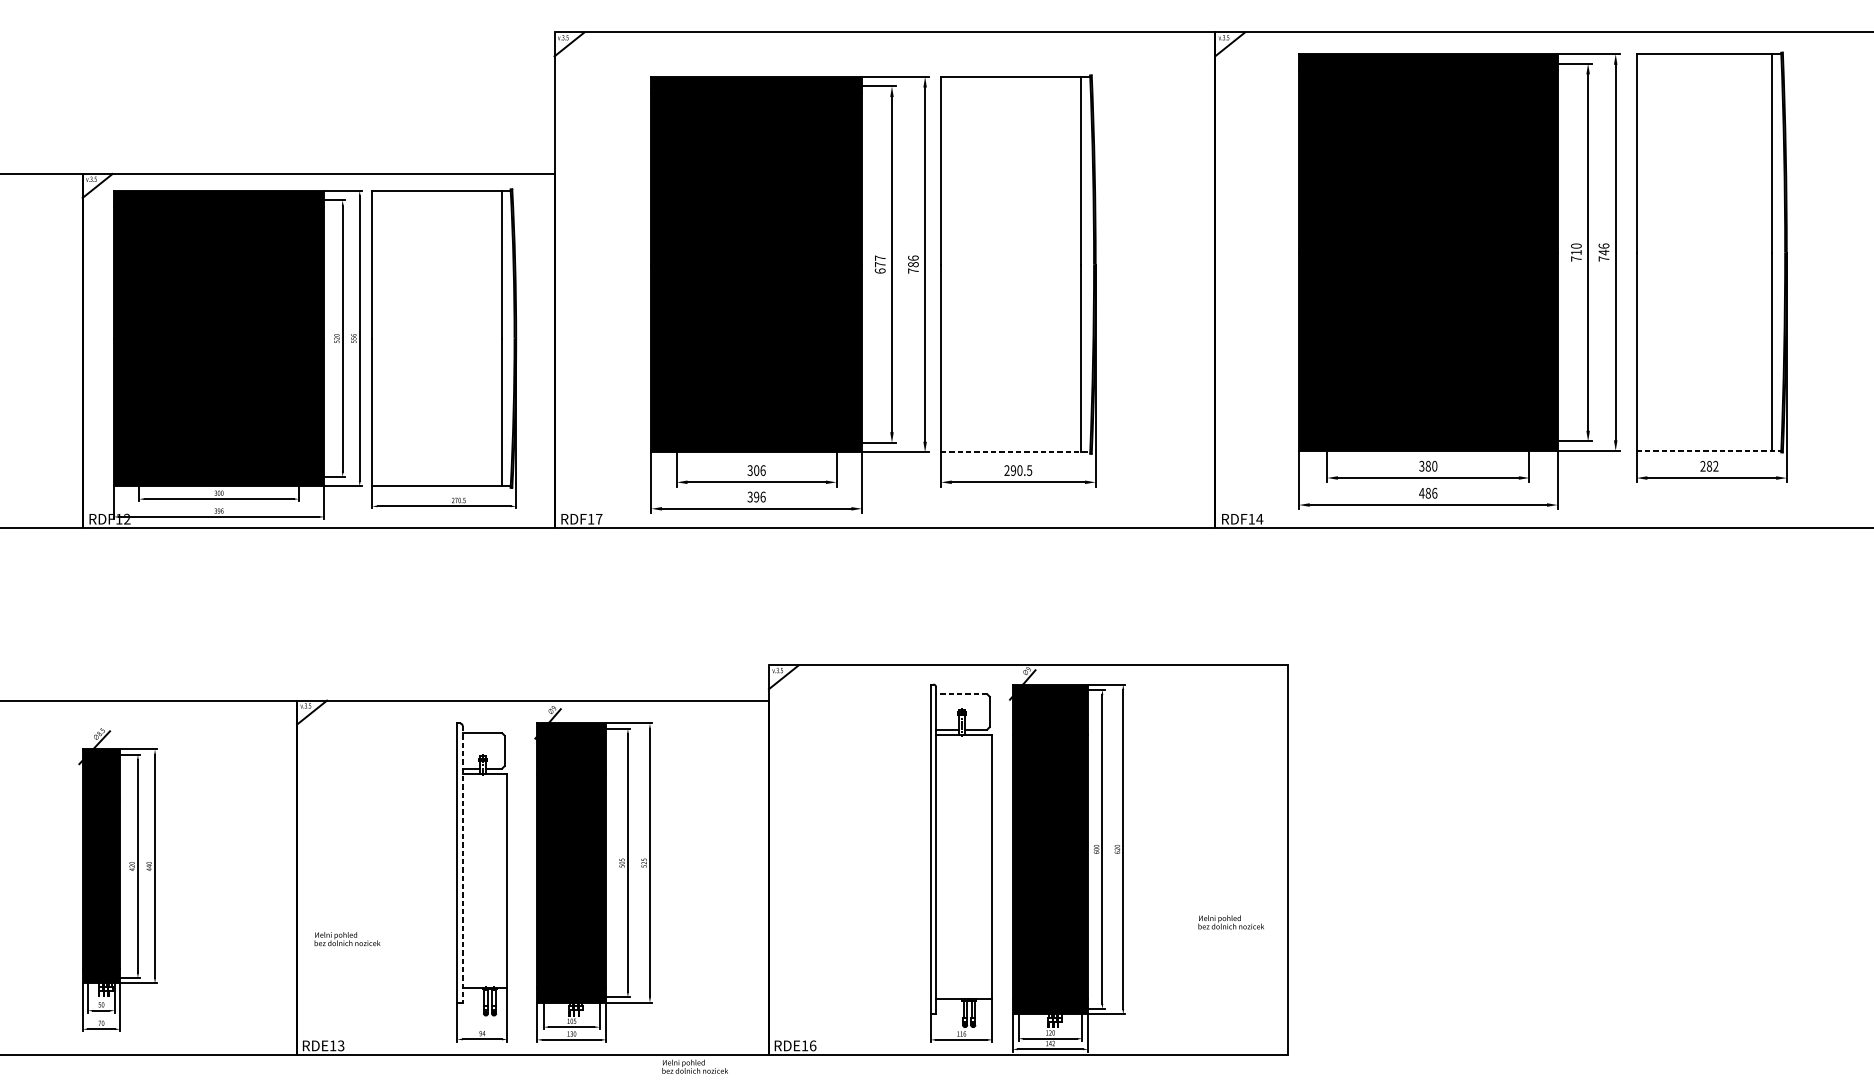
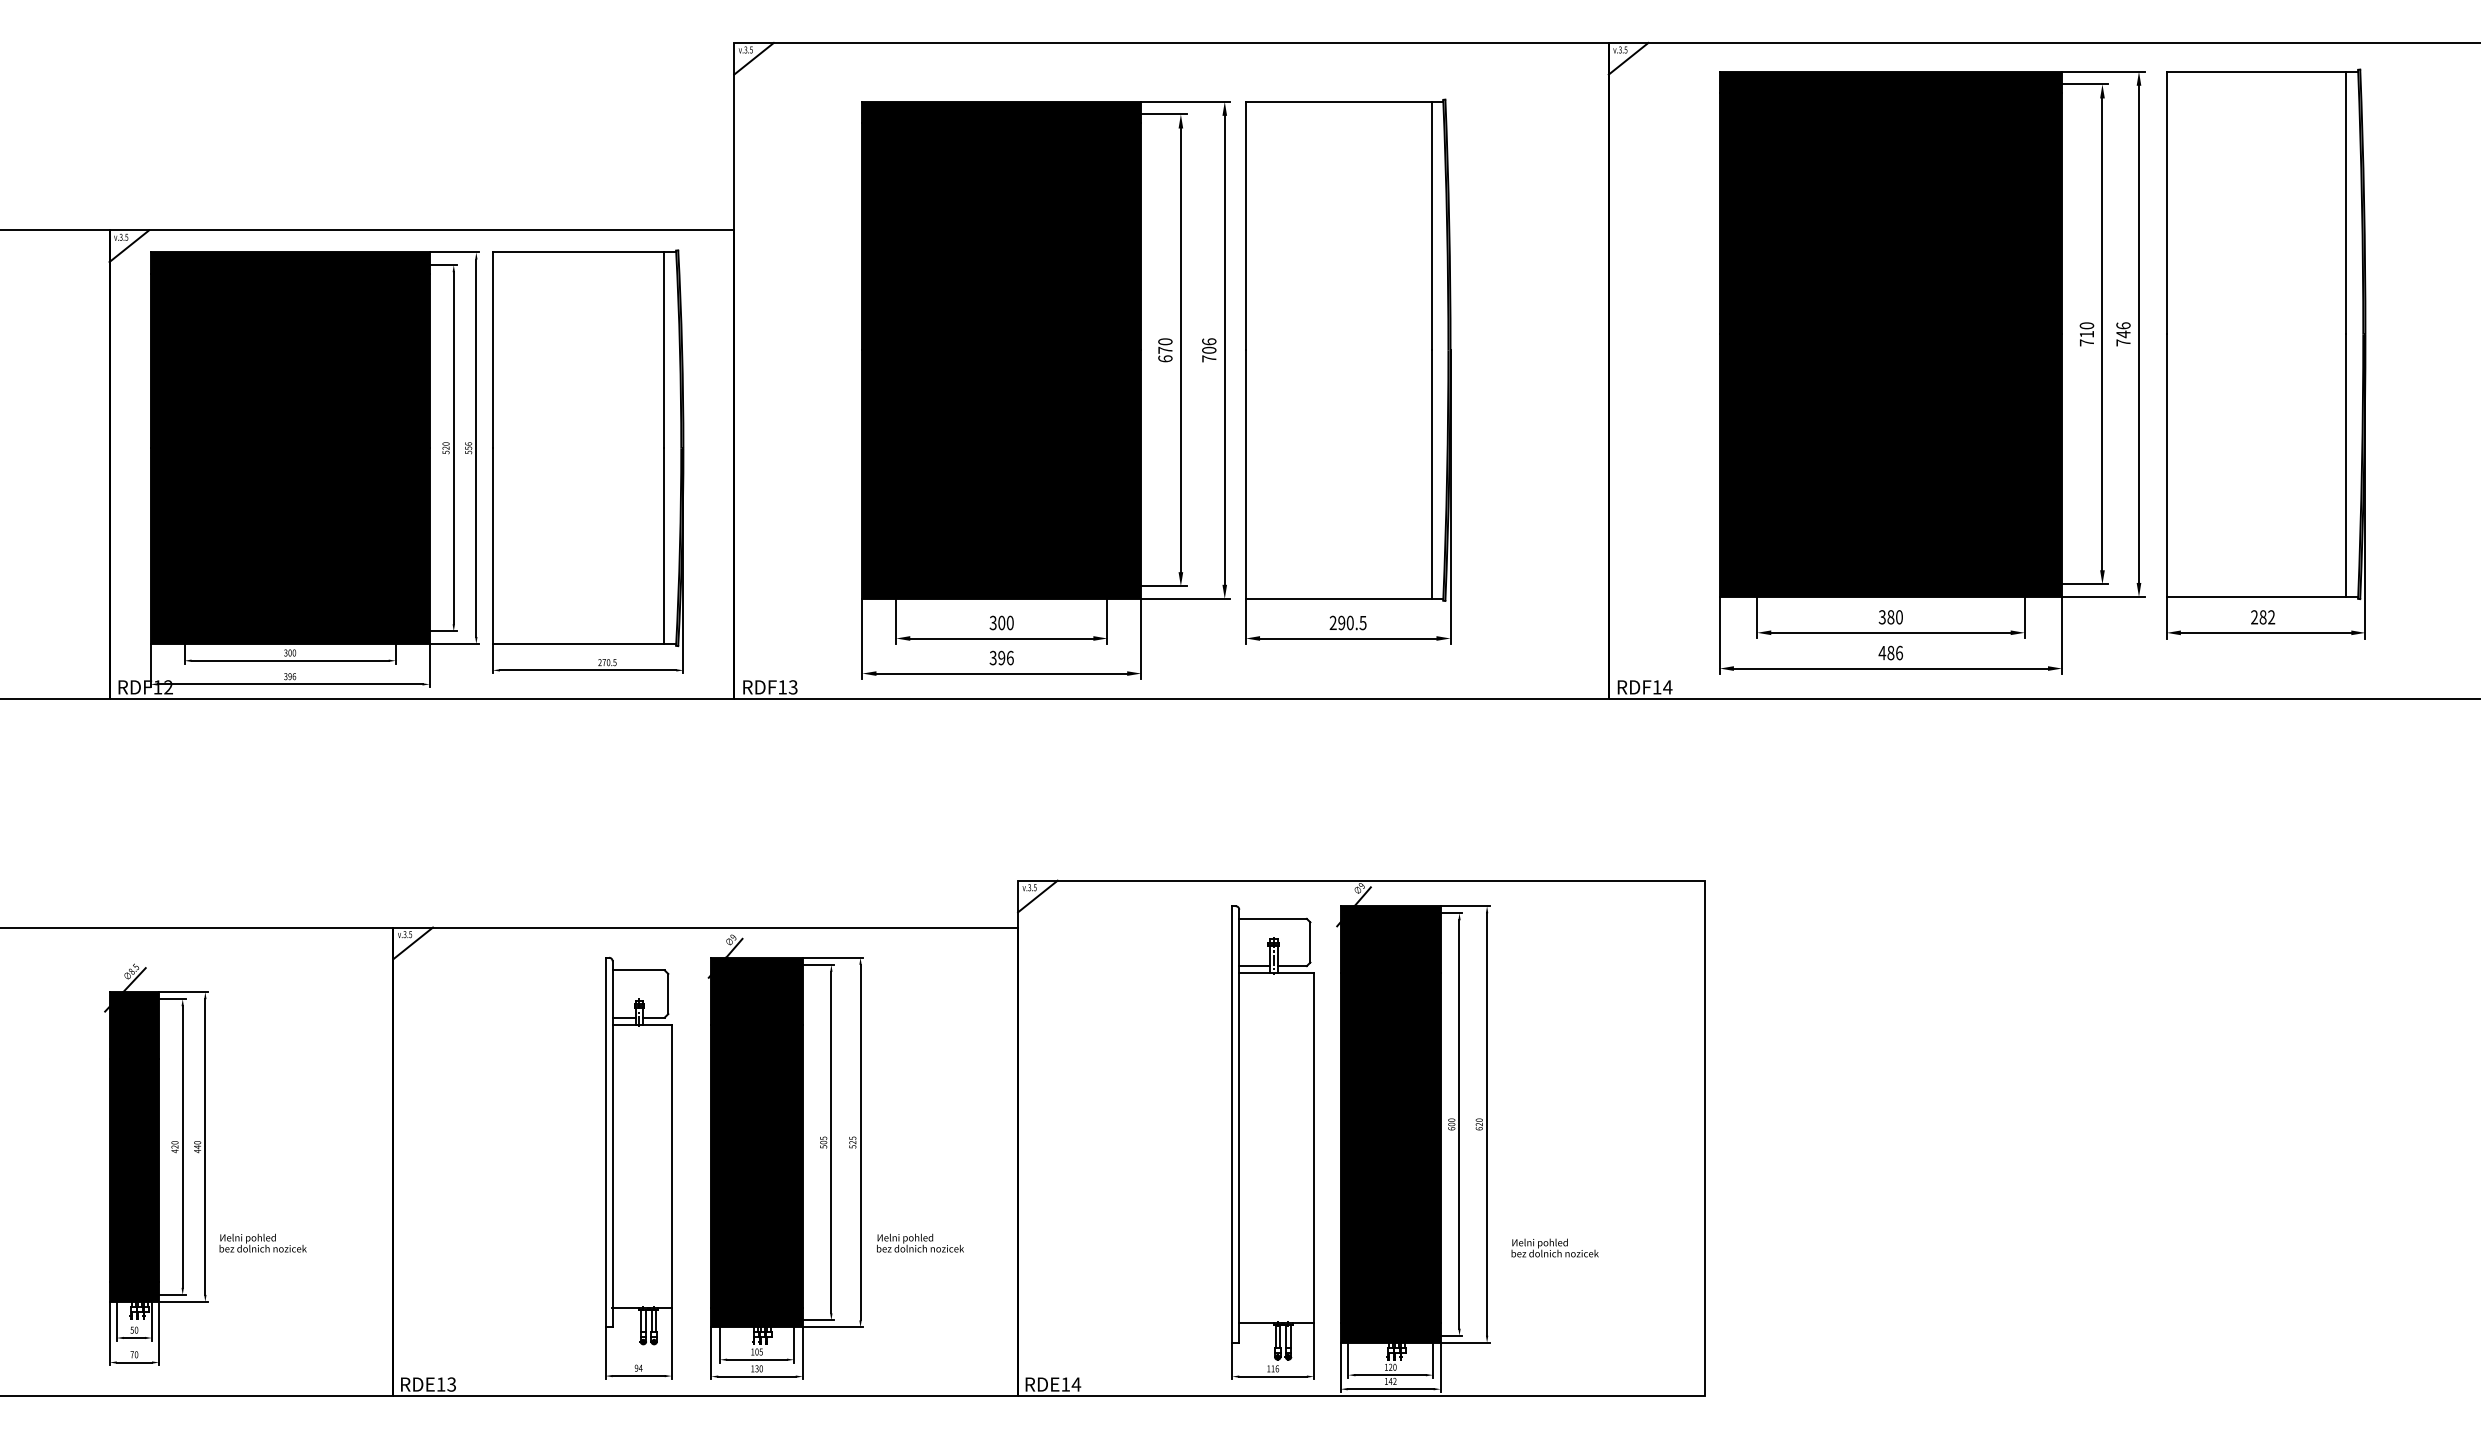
text: (880, 257) -> (1165, 341), 677 -> 670
text: (913, 264) -> (1209, 349), 786 -> 706
line: (1709, 451) -> (2262, 597), dashed -> solid
line: (1015, 452) -> (1344, 598), dashed -> solid
text: (762, 470) -> (1009, 622), 306 -> 300
text: (598, 519) -> (792, 687), RDF17 -> RDF13
line: (961, 693) -> (1273, 918), dashed -> solid
line: (462, 864) -> (612, 1144), dashed -> solid
text: (1230, 921) -> (1554, 1247), moved
text: (347, 938) -> (262, 1242), moved
text: (813, 1045) -> (1076, 1384), RDE16 -> RDE14
text: (695, 1066) -> (920, 1242), moved

